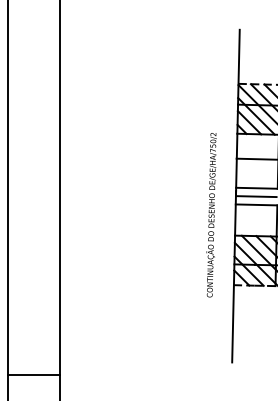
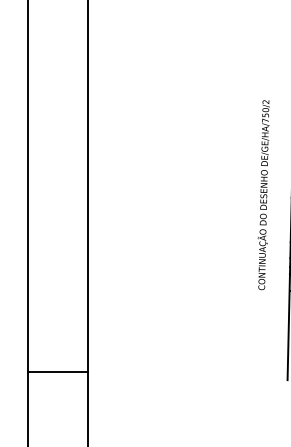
text: (211, 215) -> (263, 195), moved
line: (33, 375) -> (58, 372), moved

